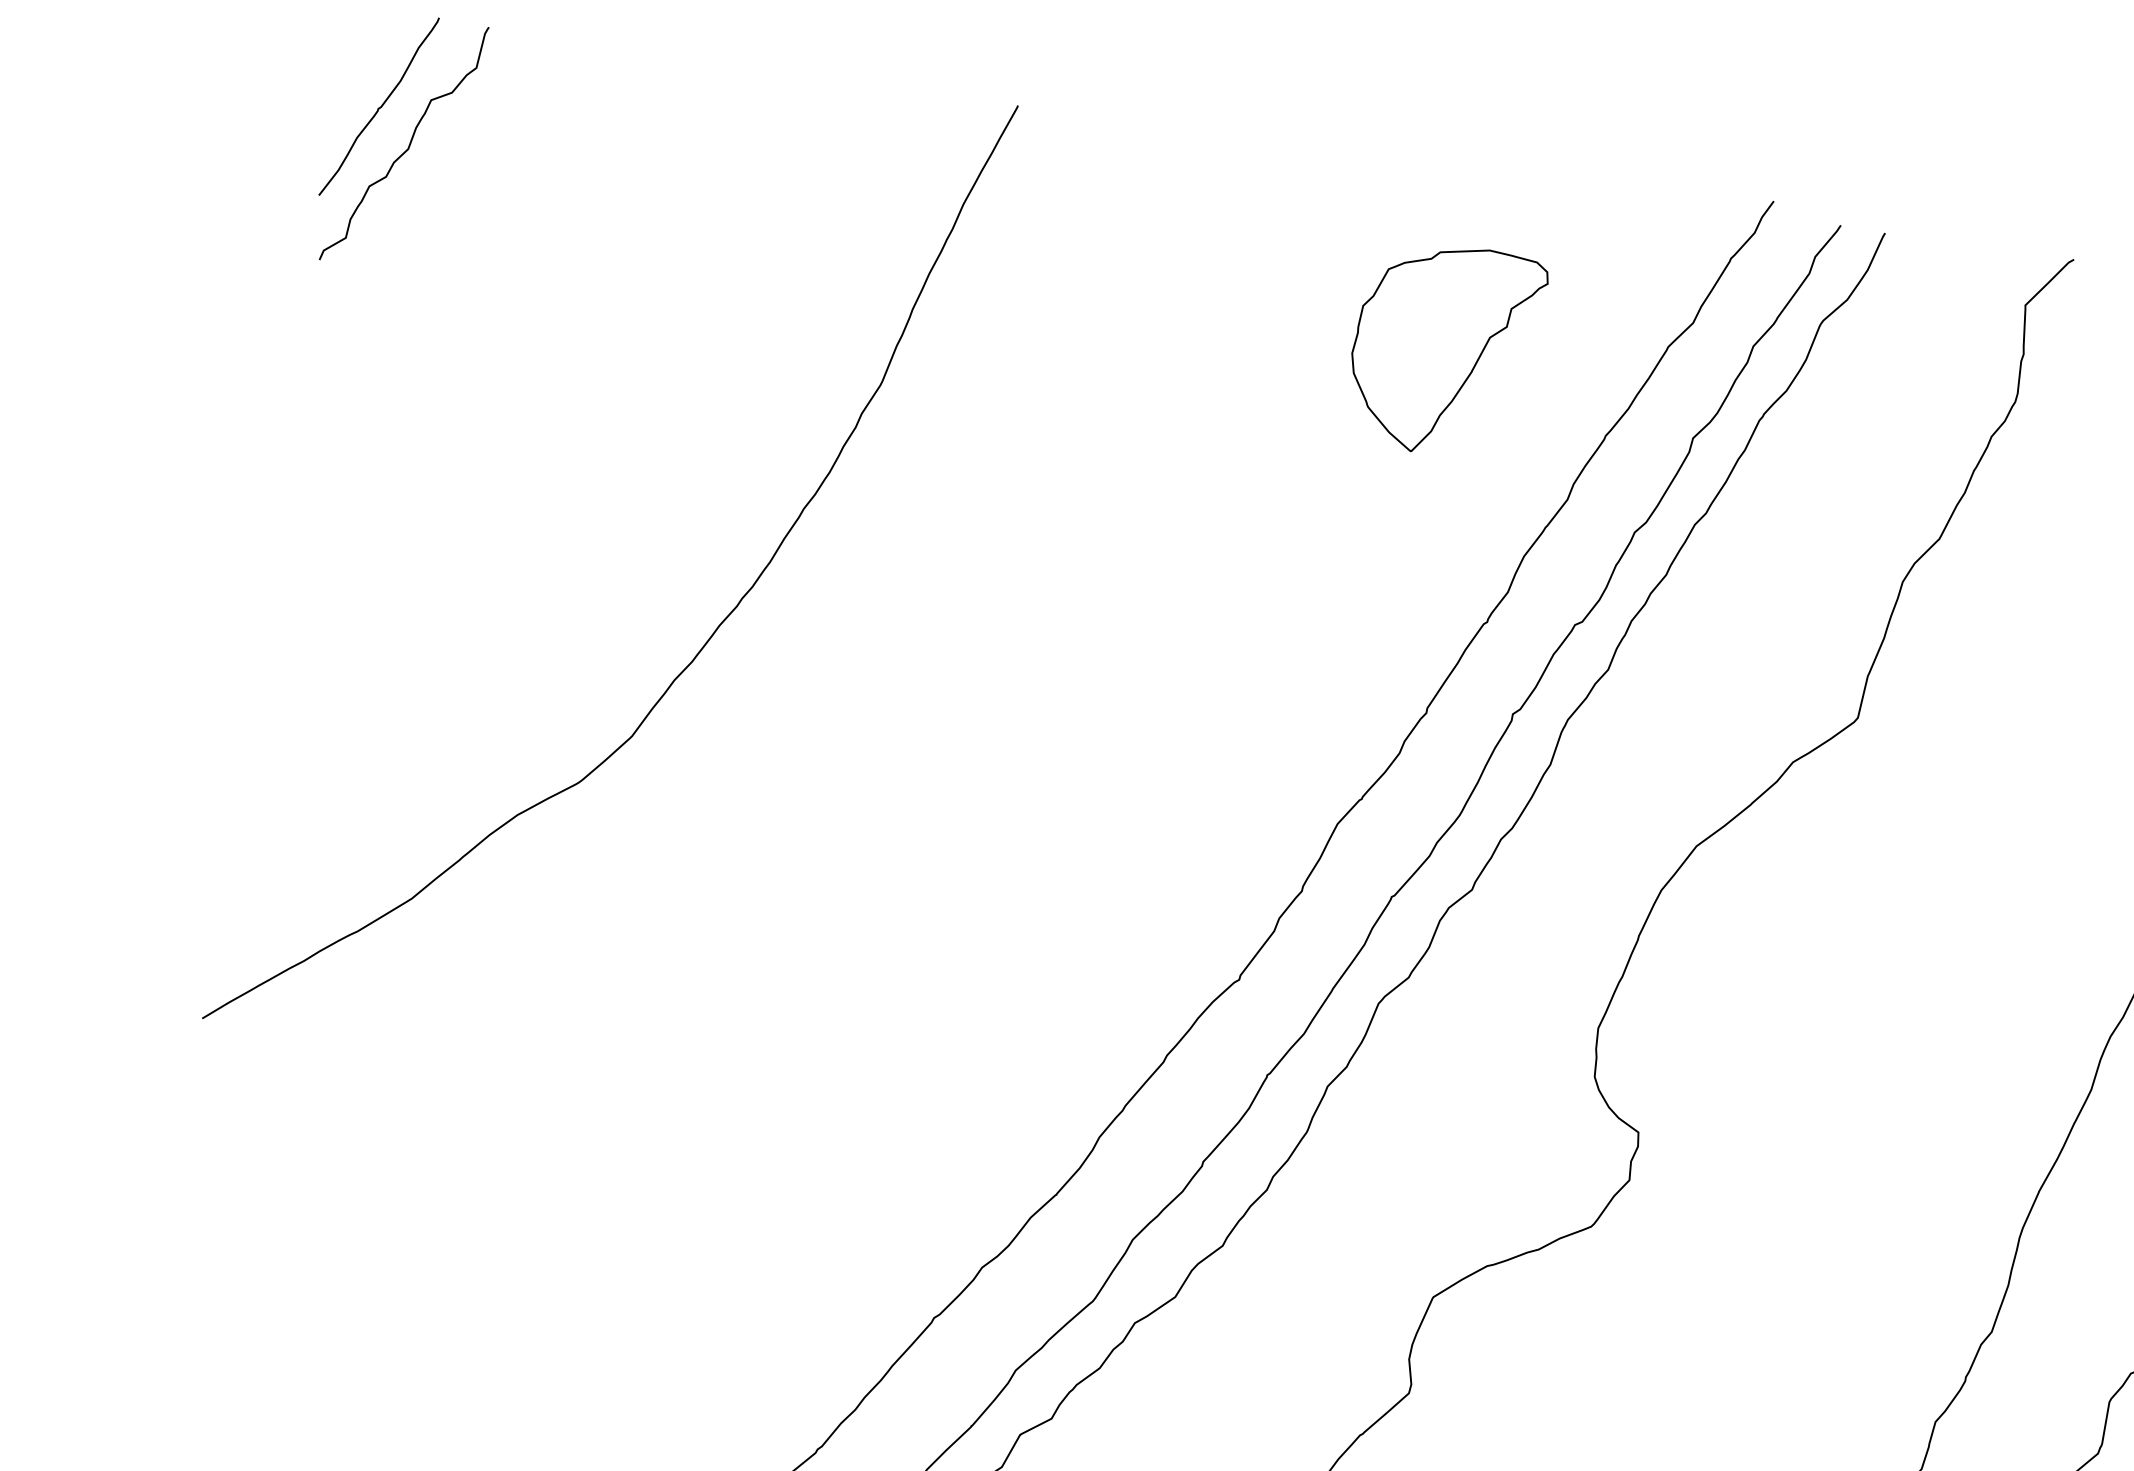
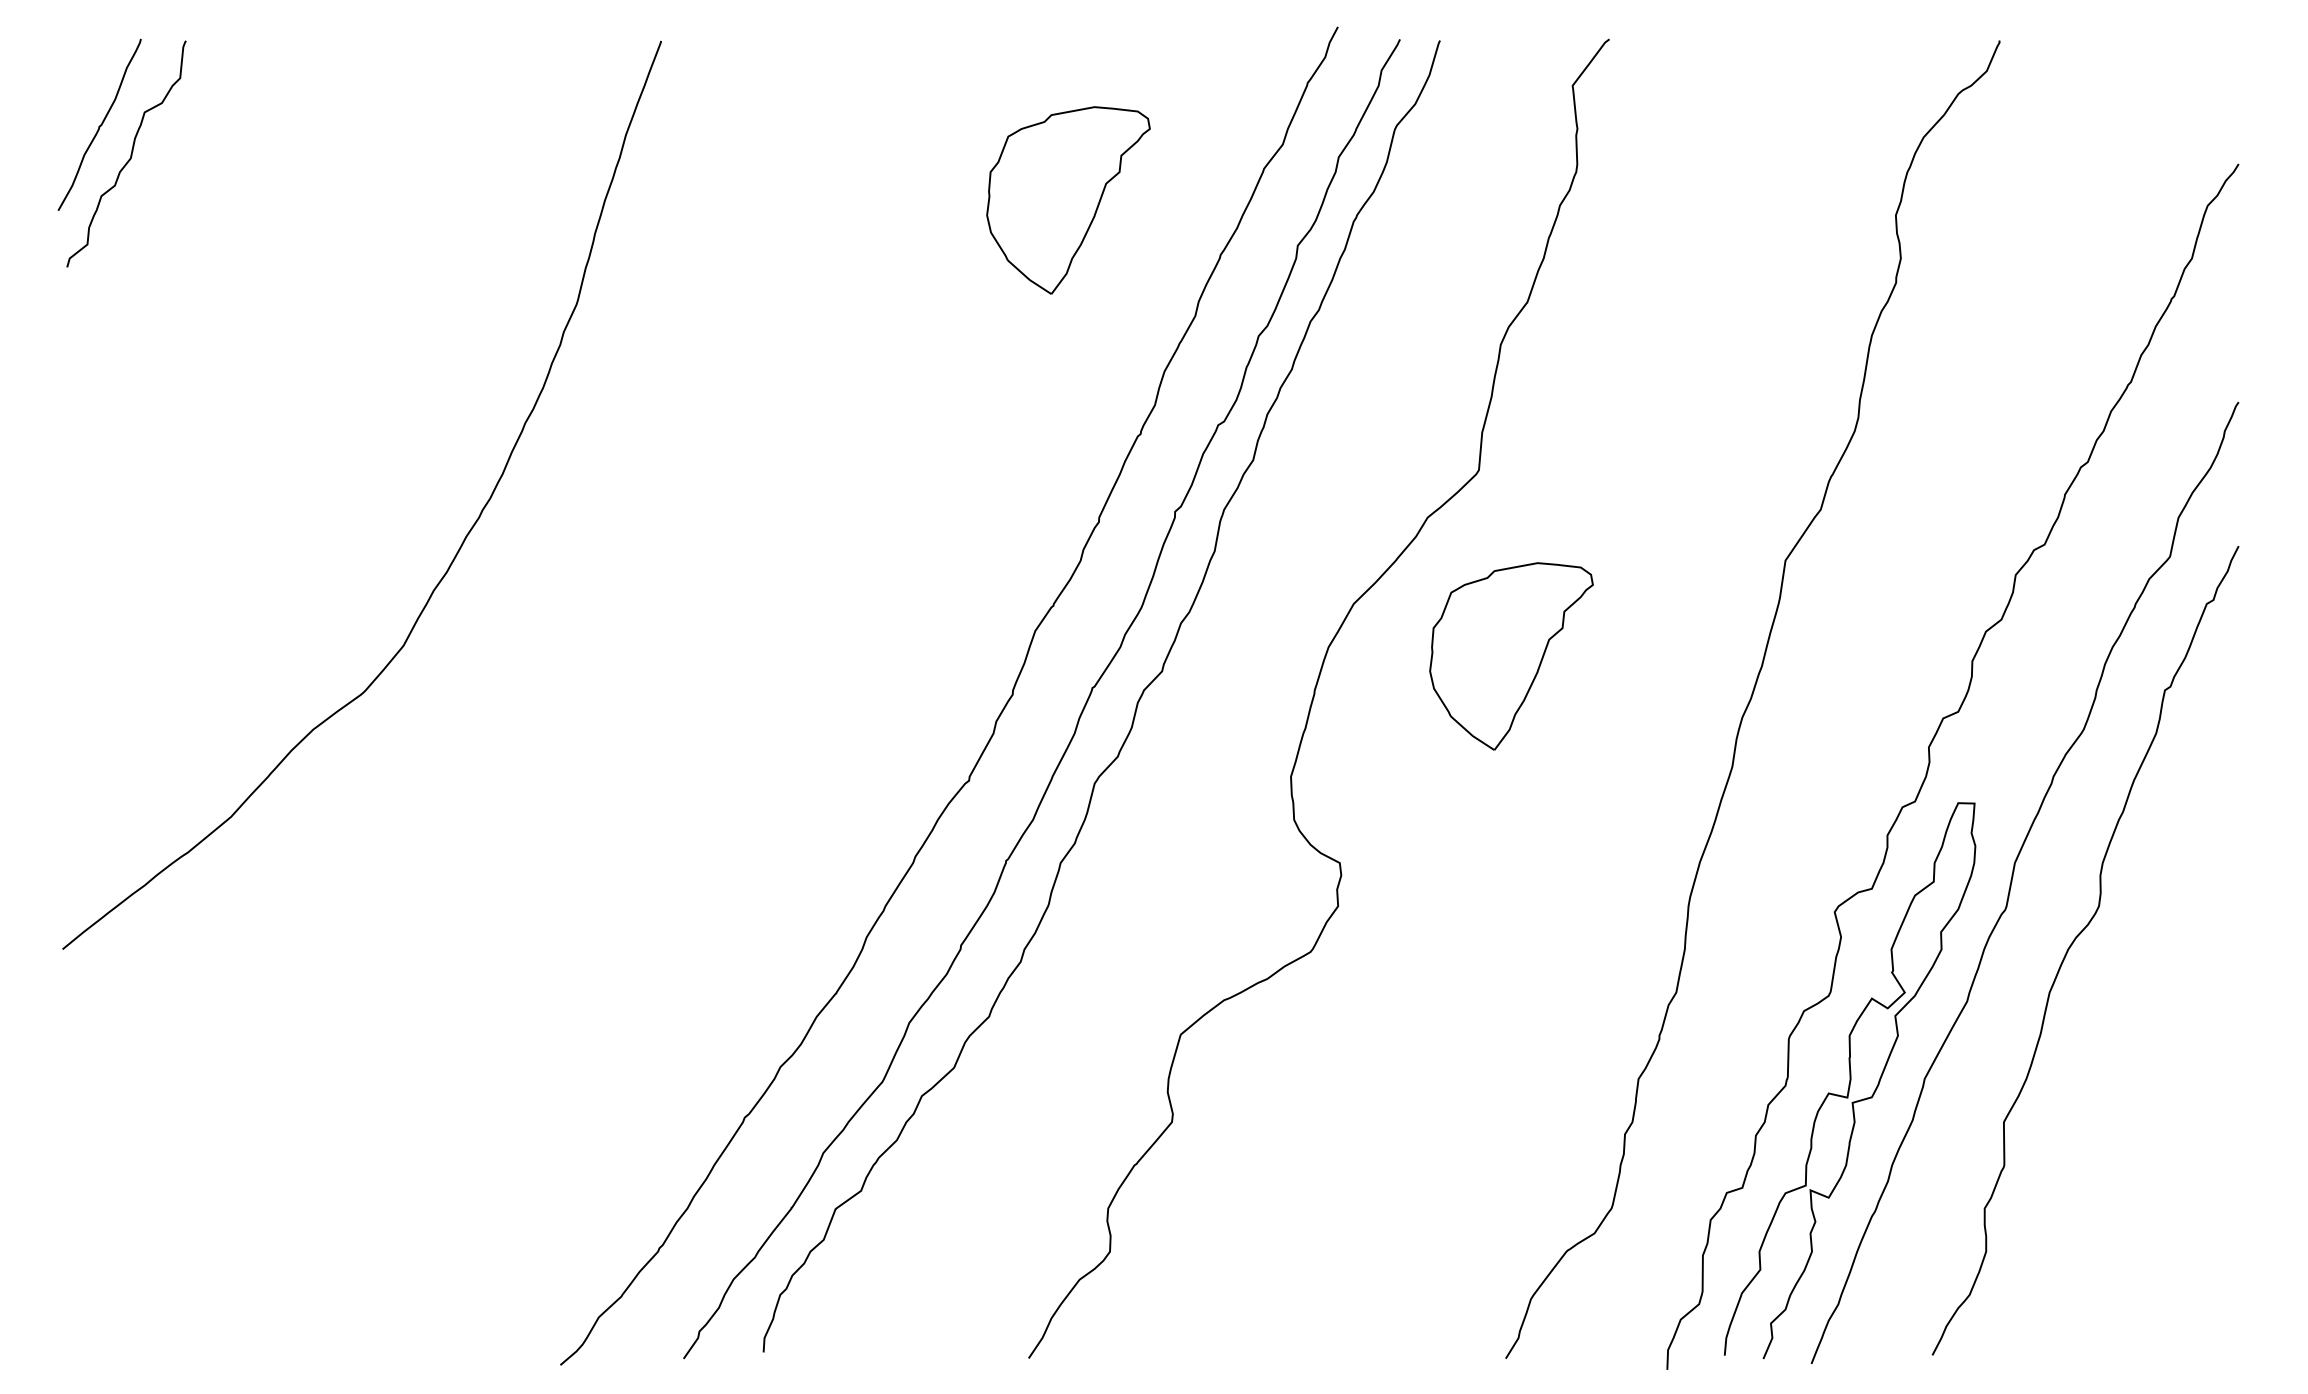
part: (1863, 930) -> (1511, 656), added

